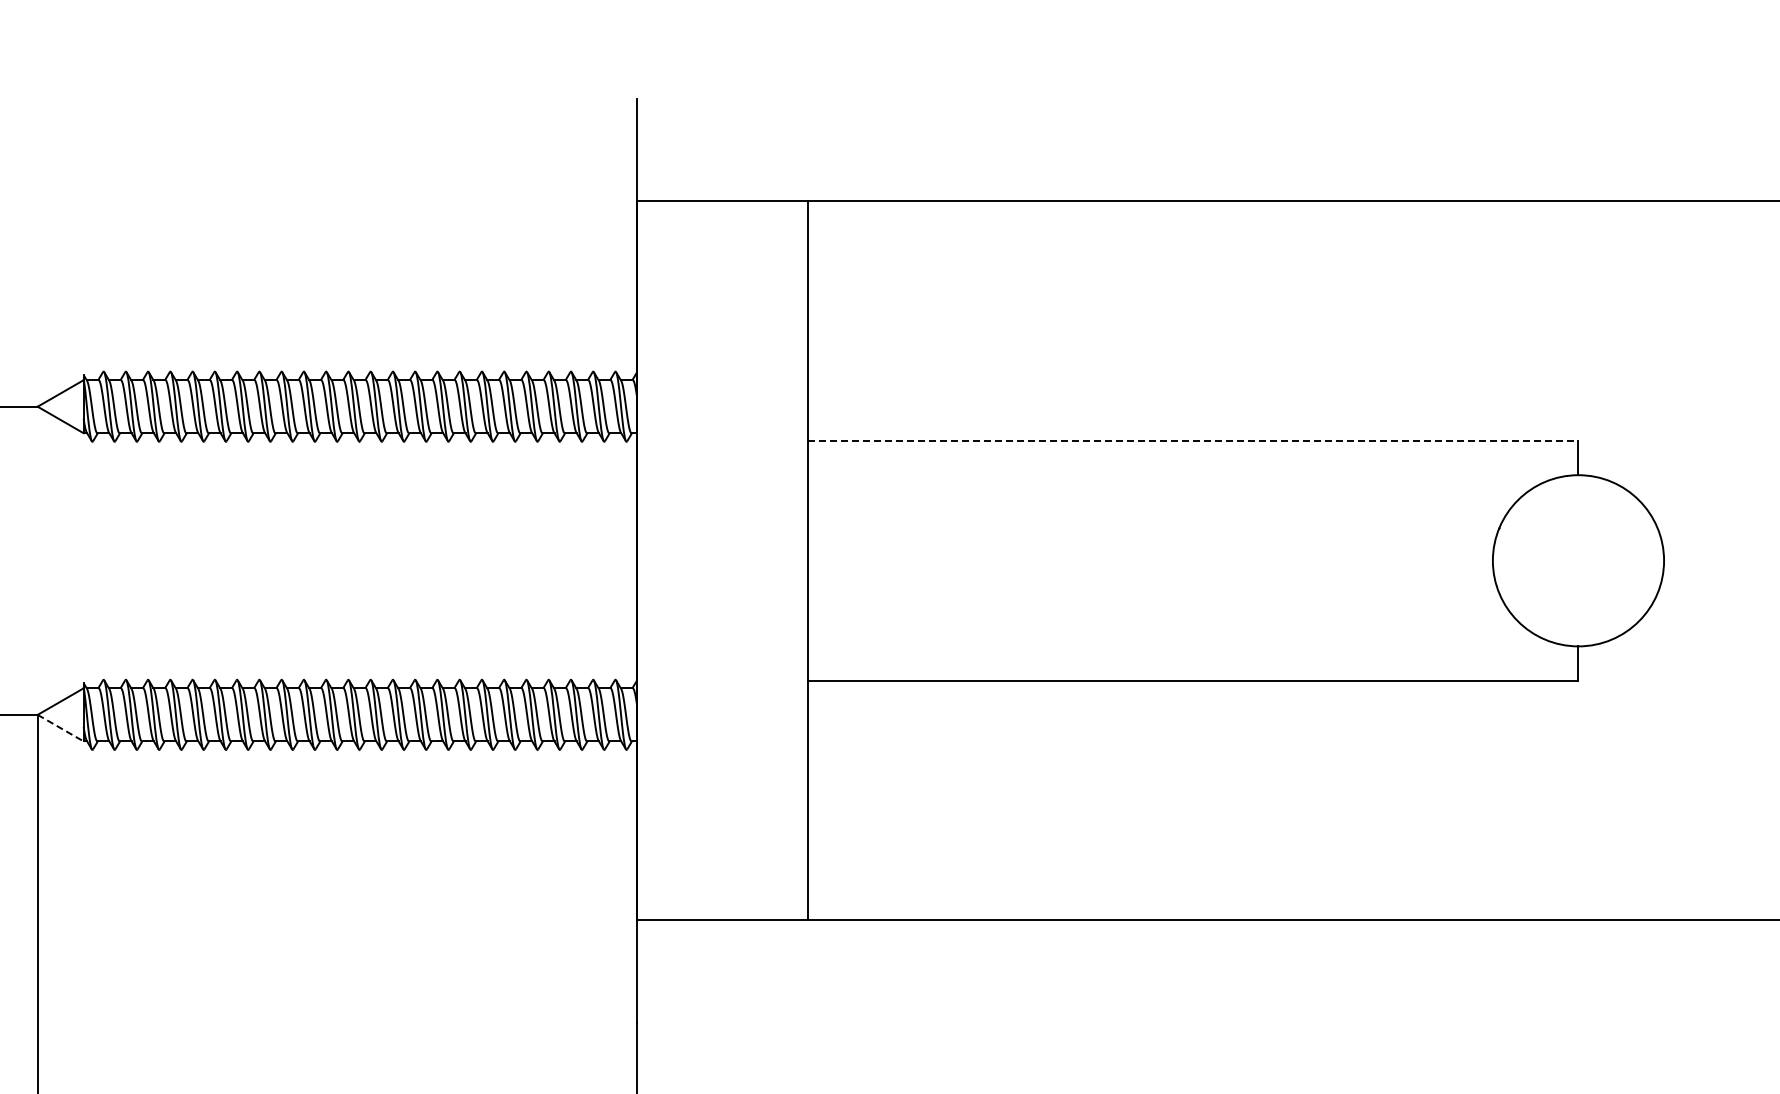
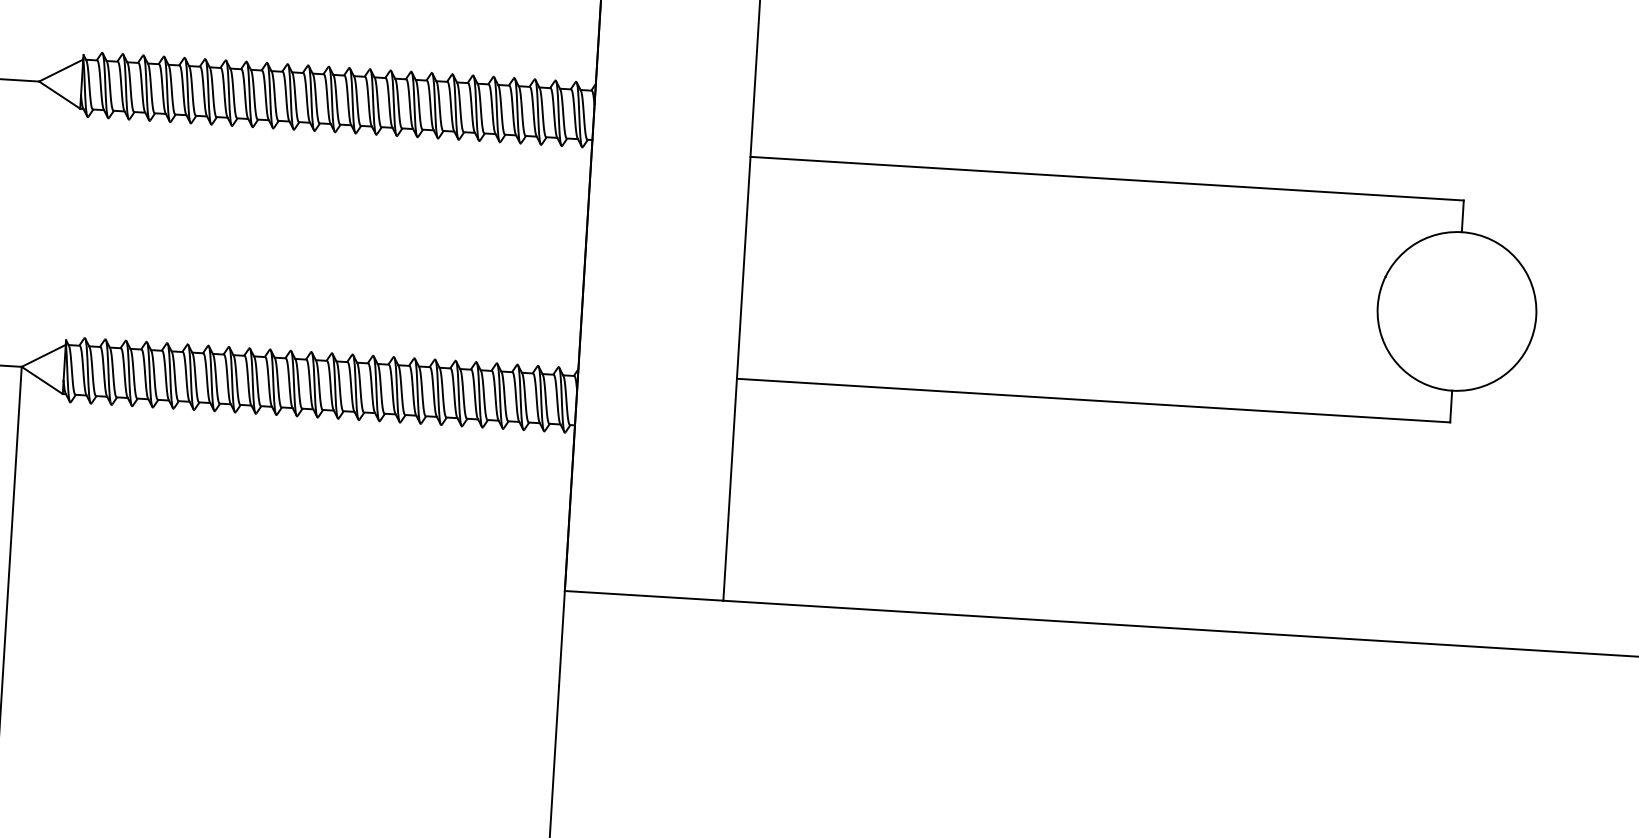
line: (1193, 440) -> (1107, 178), dashed -> solid
line: (60, 728) -> (42, 380), dashed -> solid

